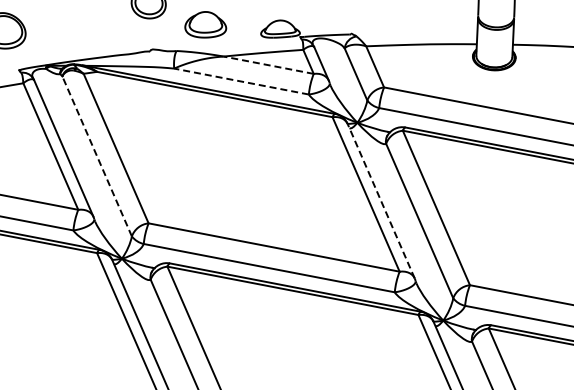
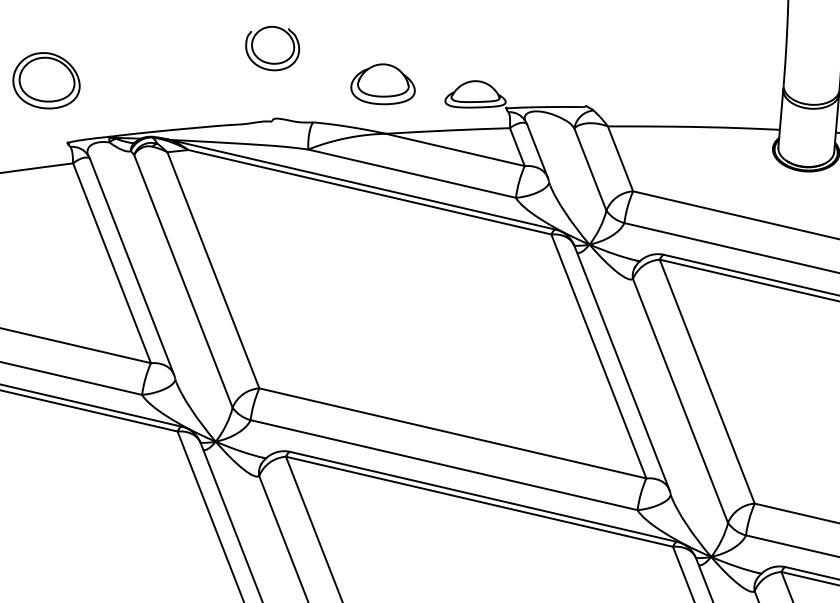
part: (205, 24) -> (382, 83), moved
line: (268, 65) -> (454, 150), dashed -> solid
line: (241, 81) -> (412, 173), dashed -> solid
line: (96, 155) -> (182, 279), dashed -> solid
line: (381, 200) -> (622, 366), dashed -> solid

